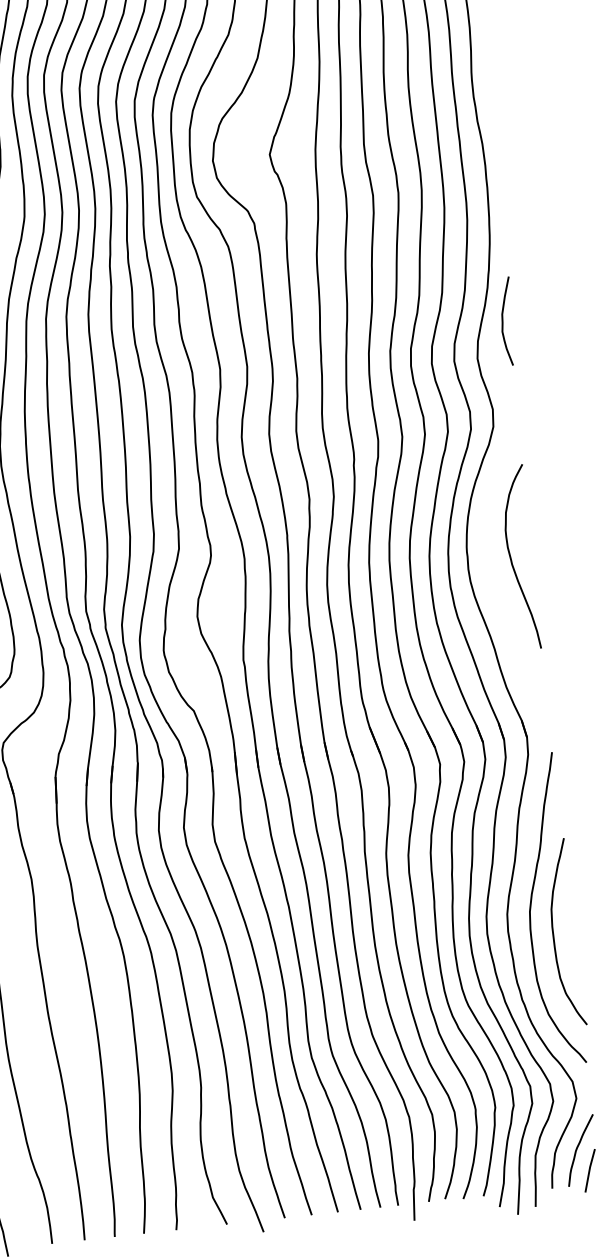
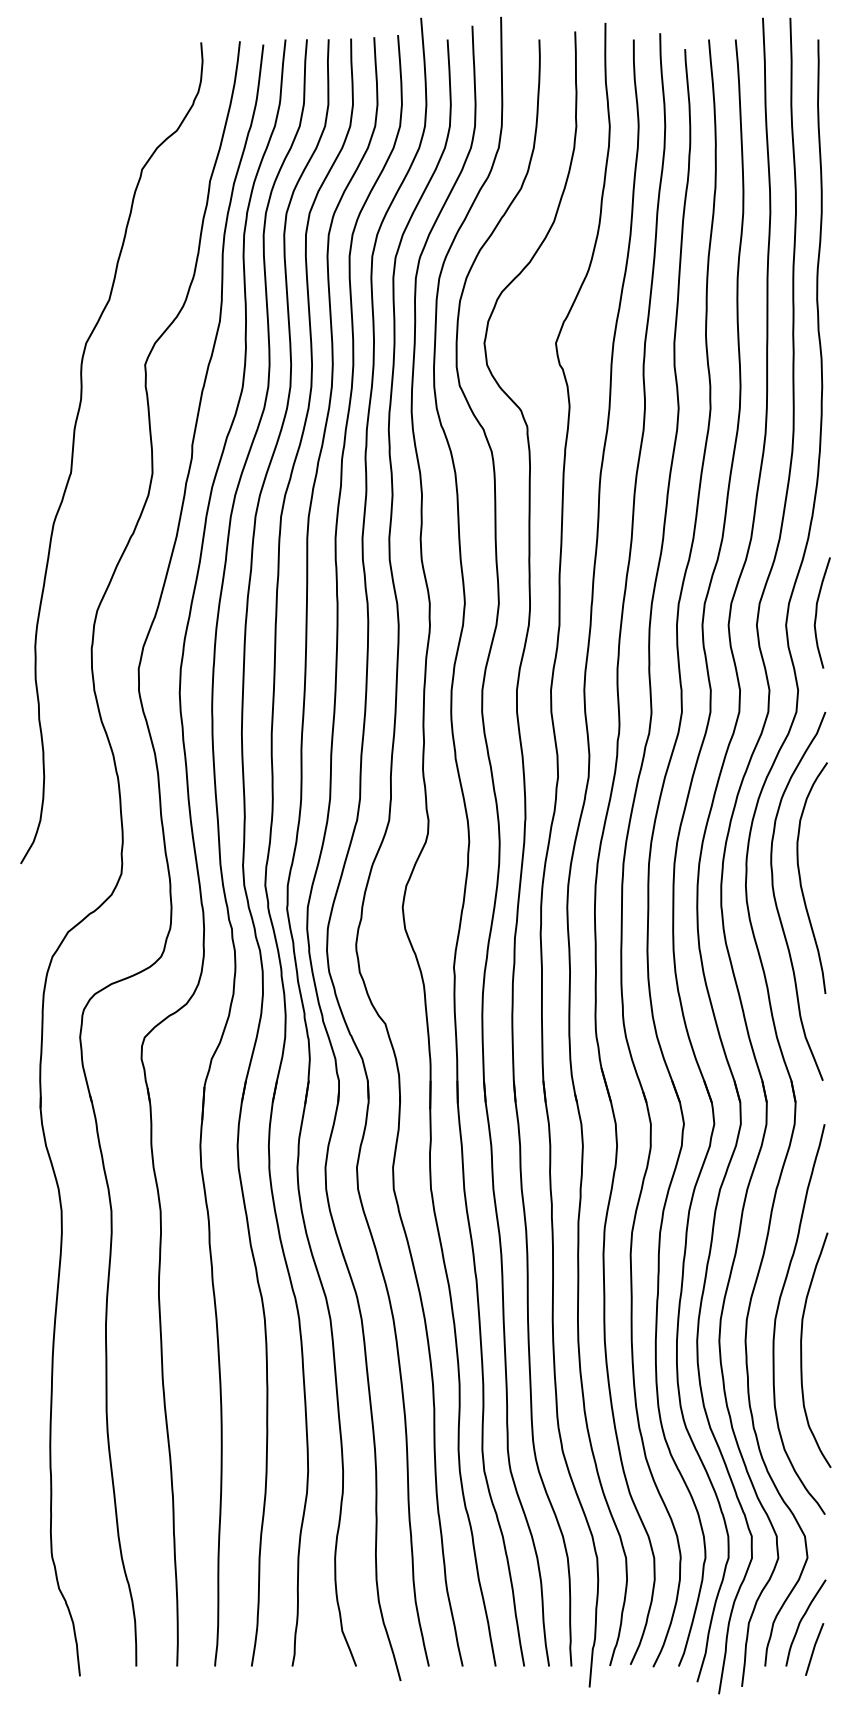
curve: (503, 321) -> (817, 612), moved
curve: (494, 578) -> (776, 900), added

